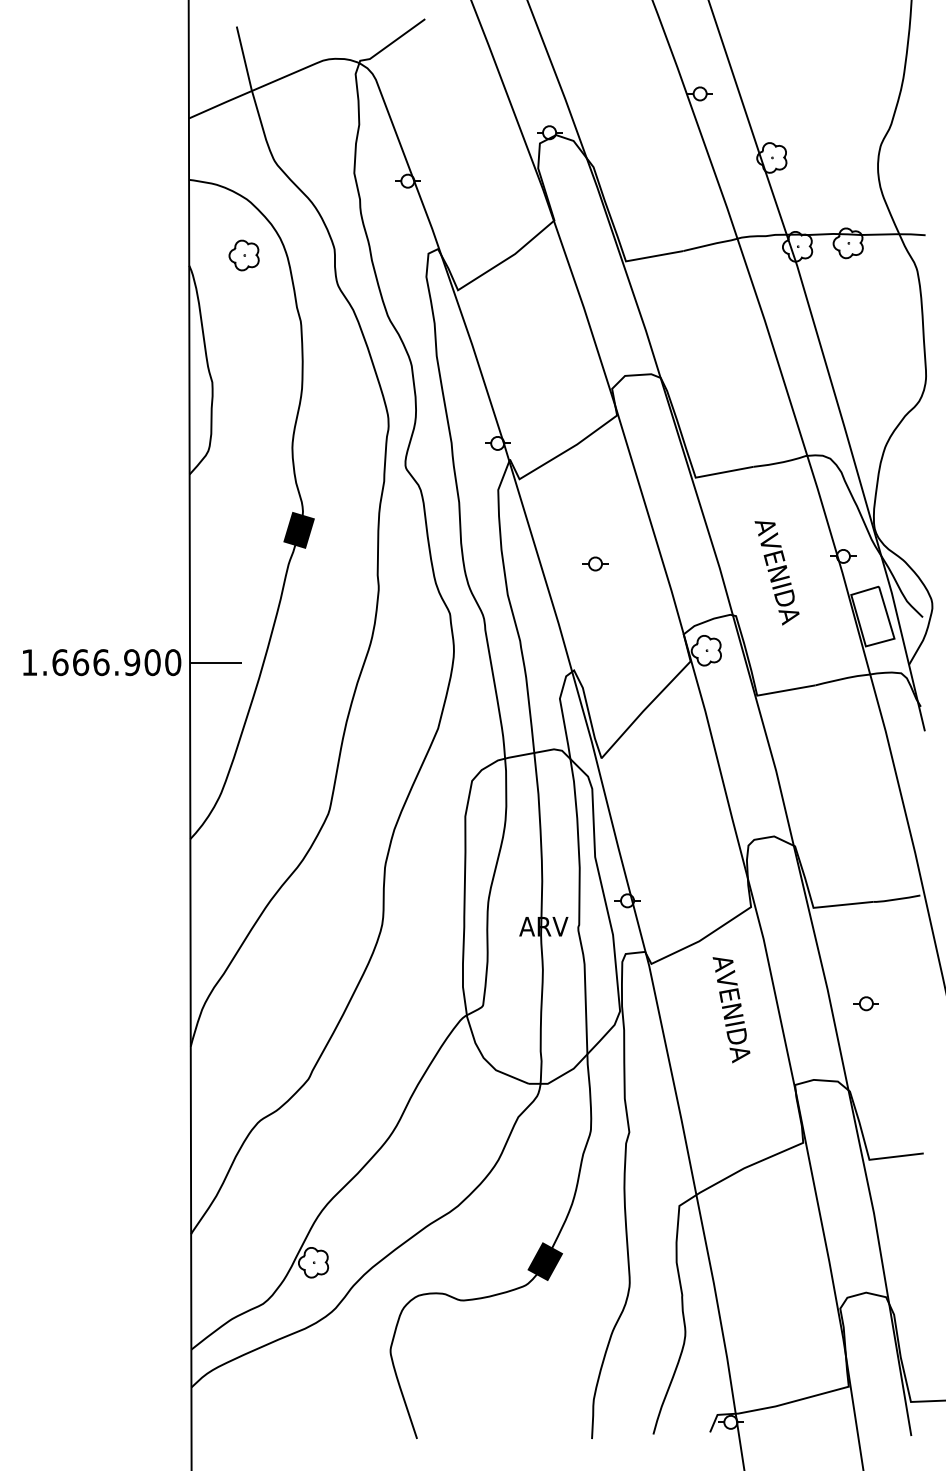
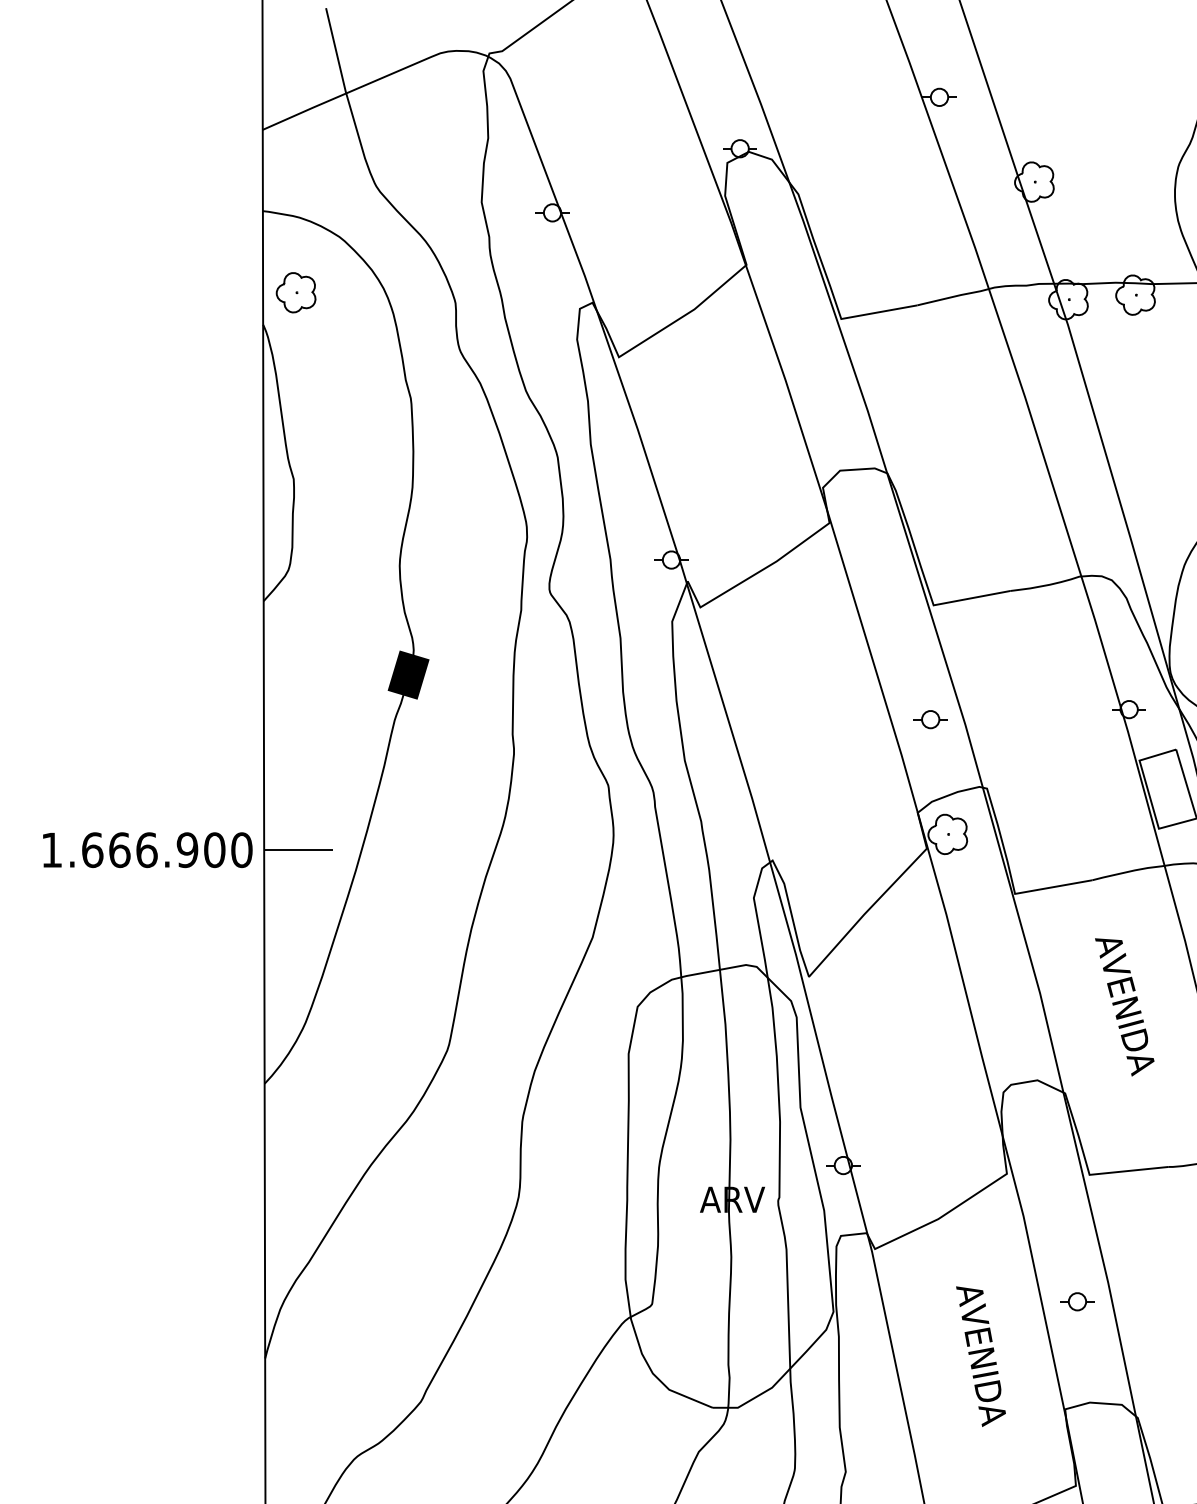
part: (243, 255) -> (295, 292), moved
part: (595, 563) -> (930, 718), moved
text: (776, 573) -> (1123, 1007), moved
part: (865, 1003) -> (1076, 1301), moved
text: (731, 1010) -> (980, 1357), moved

